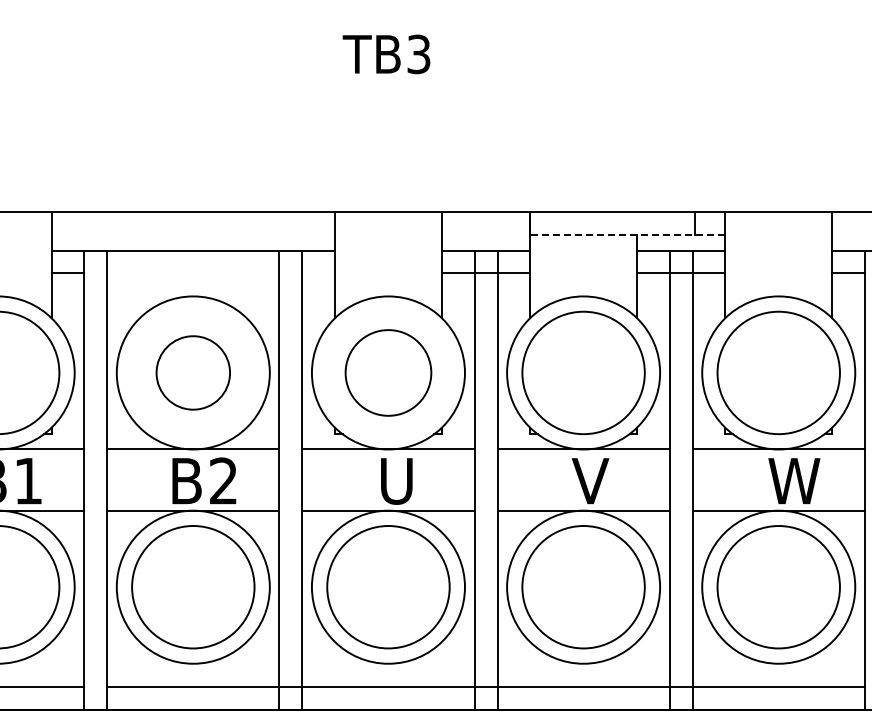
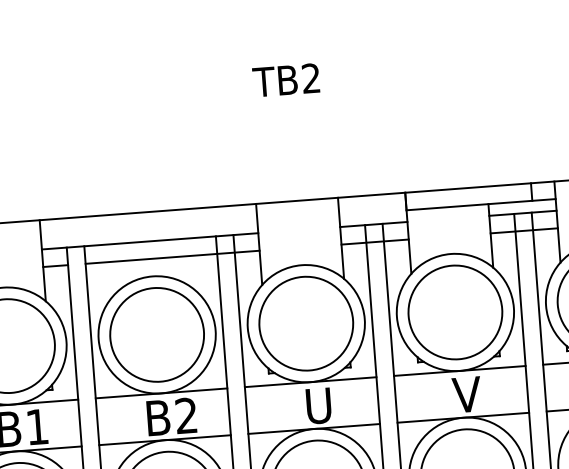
text: (418, 54) -> (310, 78), TB3 -> TB2
line: (627, 235) -> (481, 204), dashed -> solid
line: (220, 273) -> (172, 257), added
circle: (193, 372) -> (157, 334), size x1.67
circle: (388, 372) -> (306, 323), size x1.43

